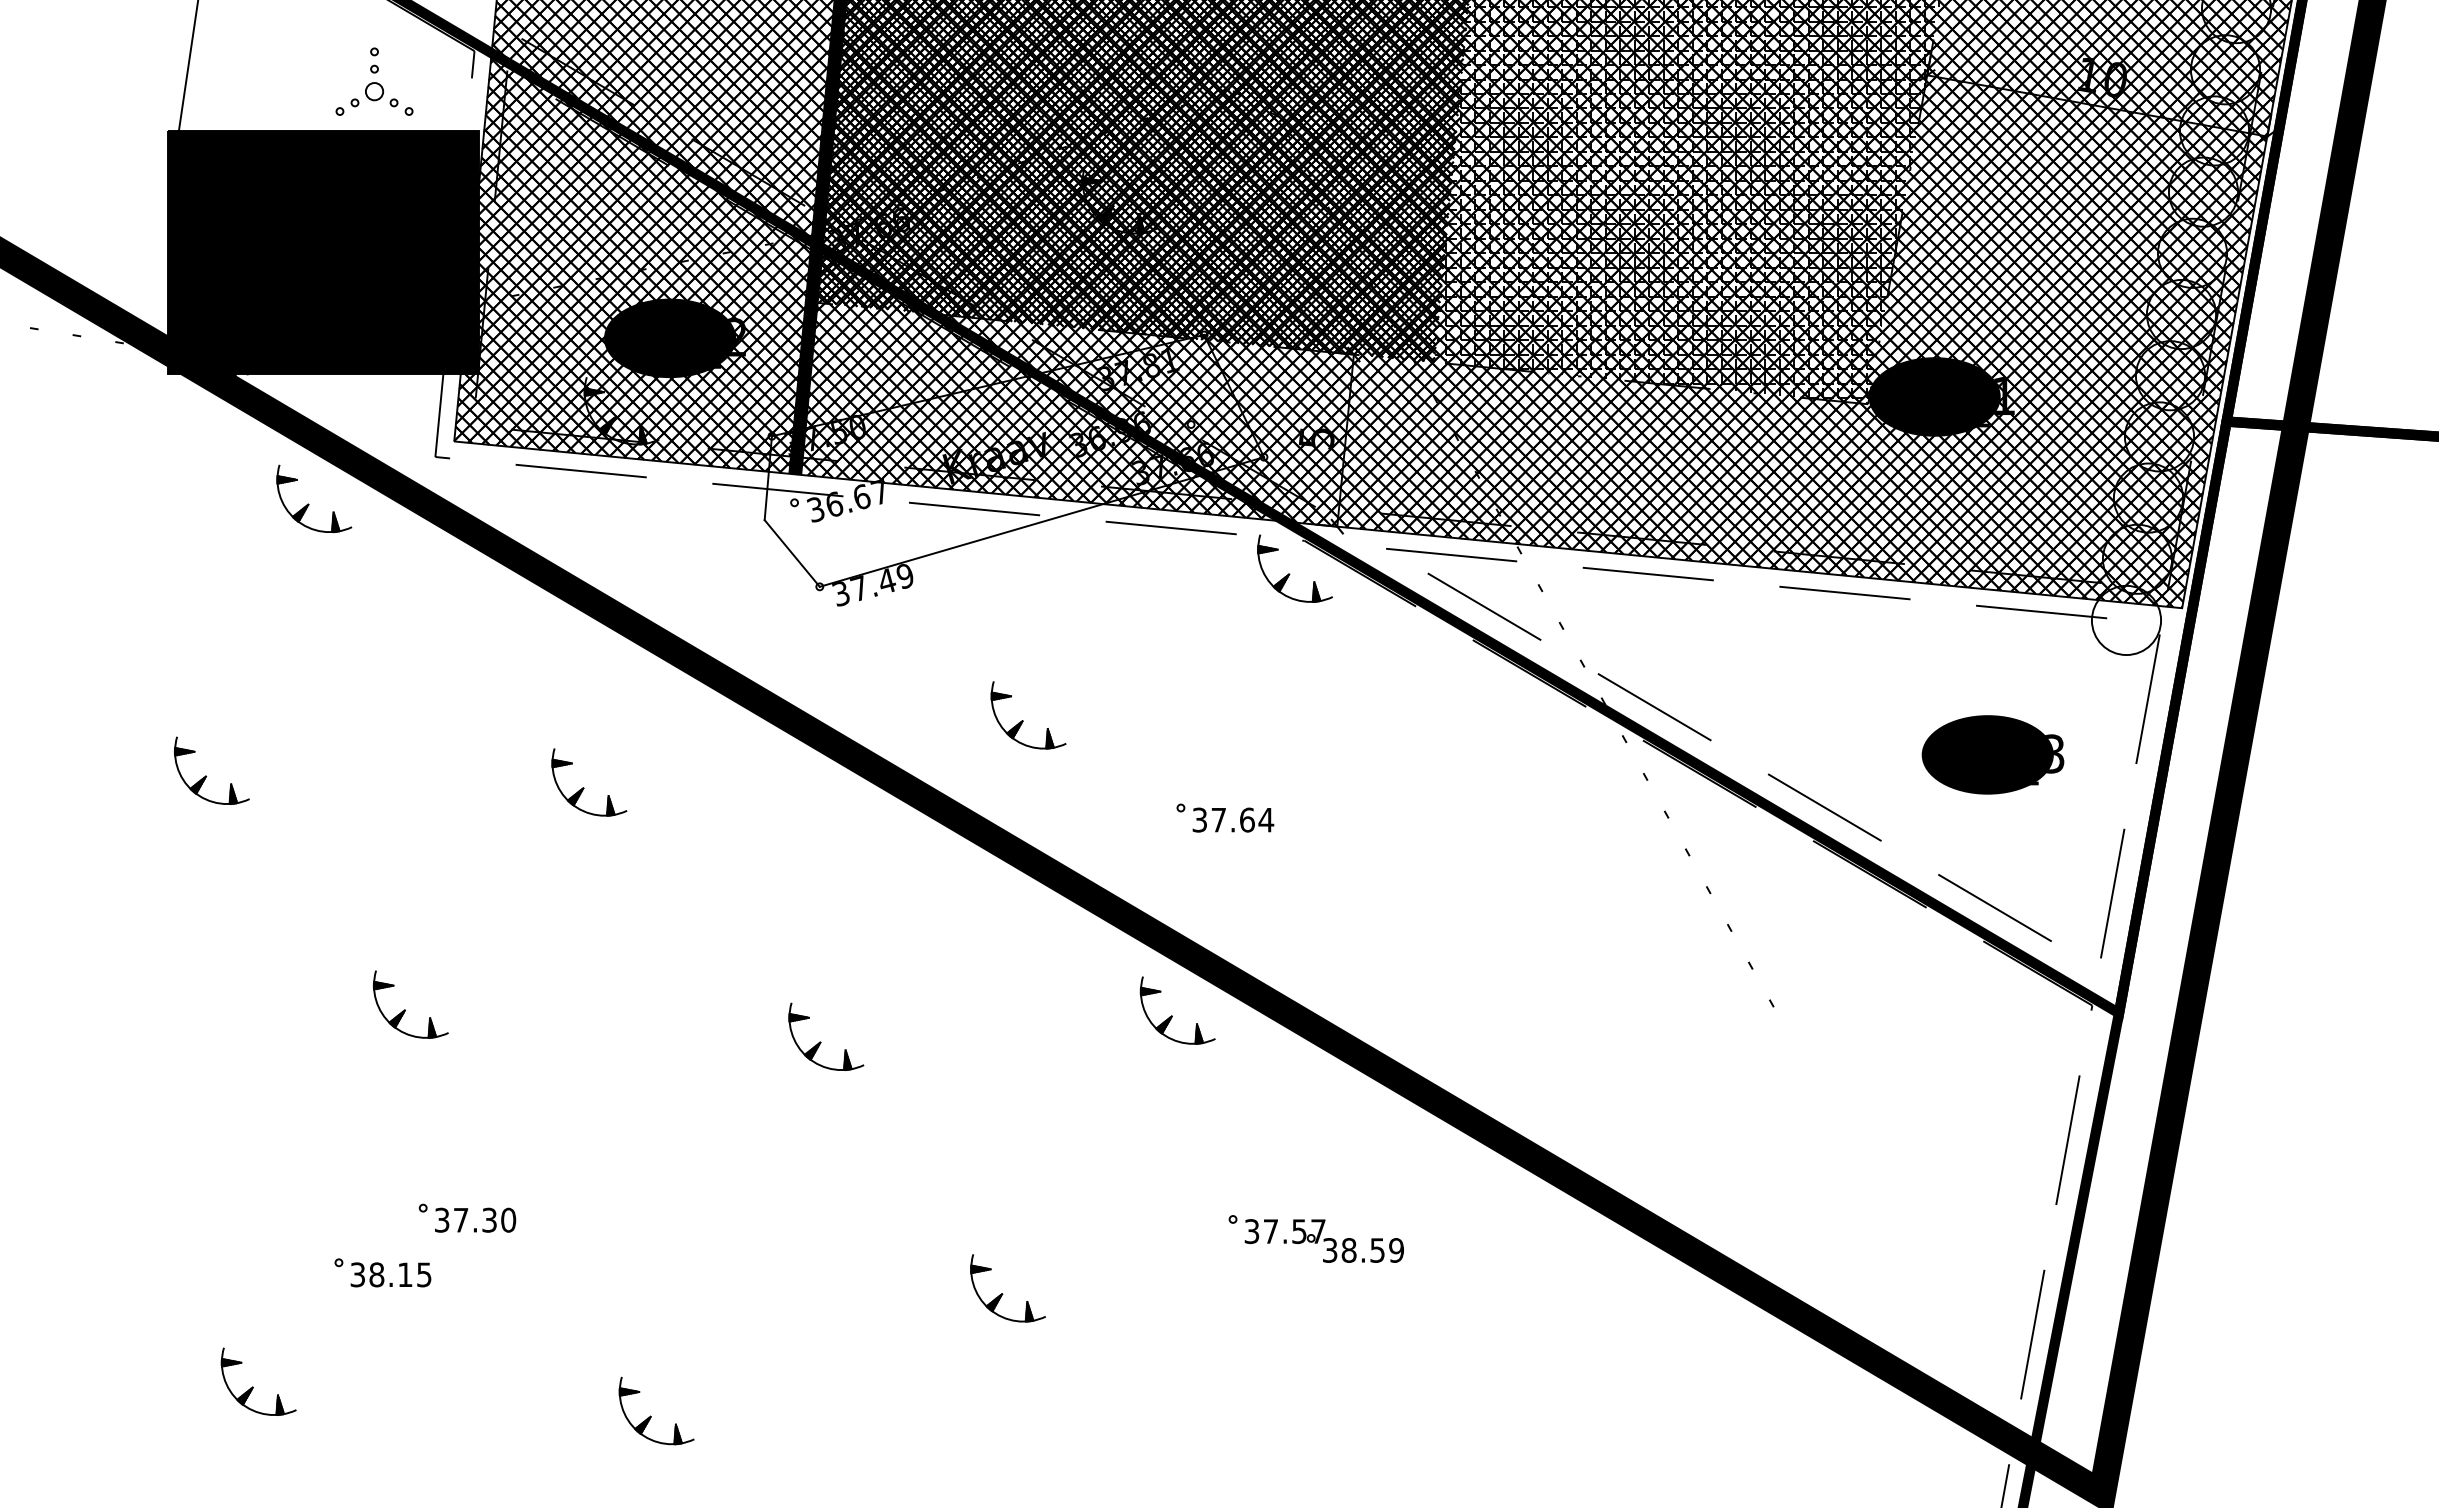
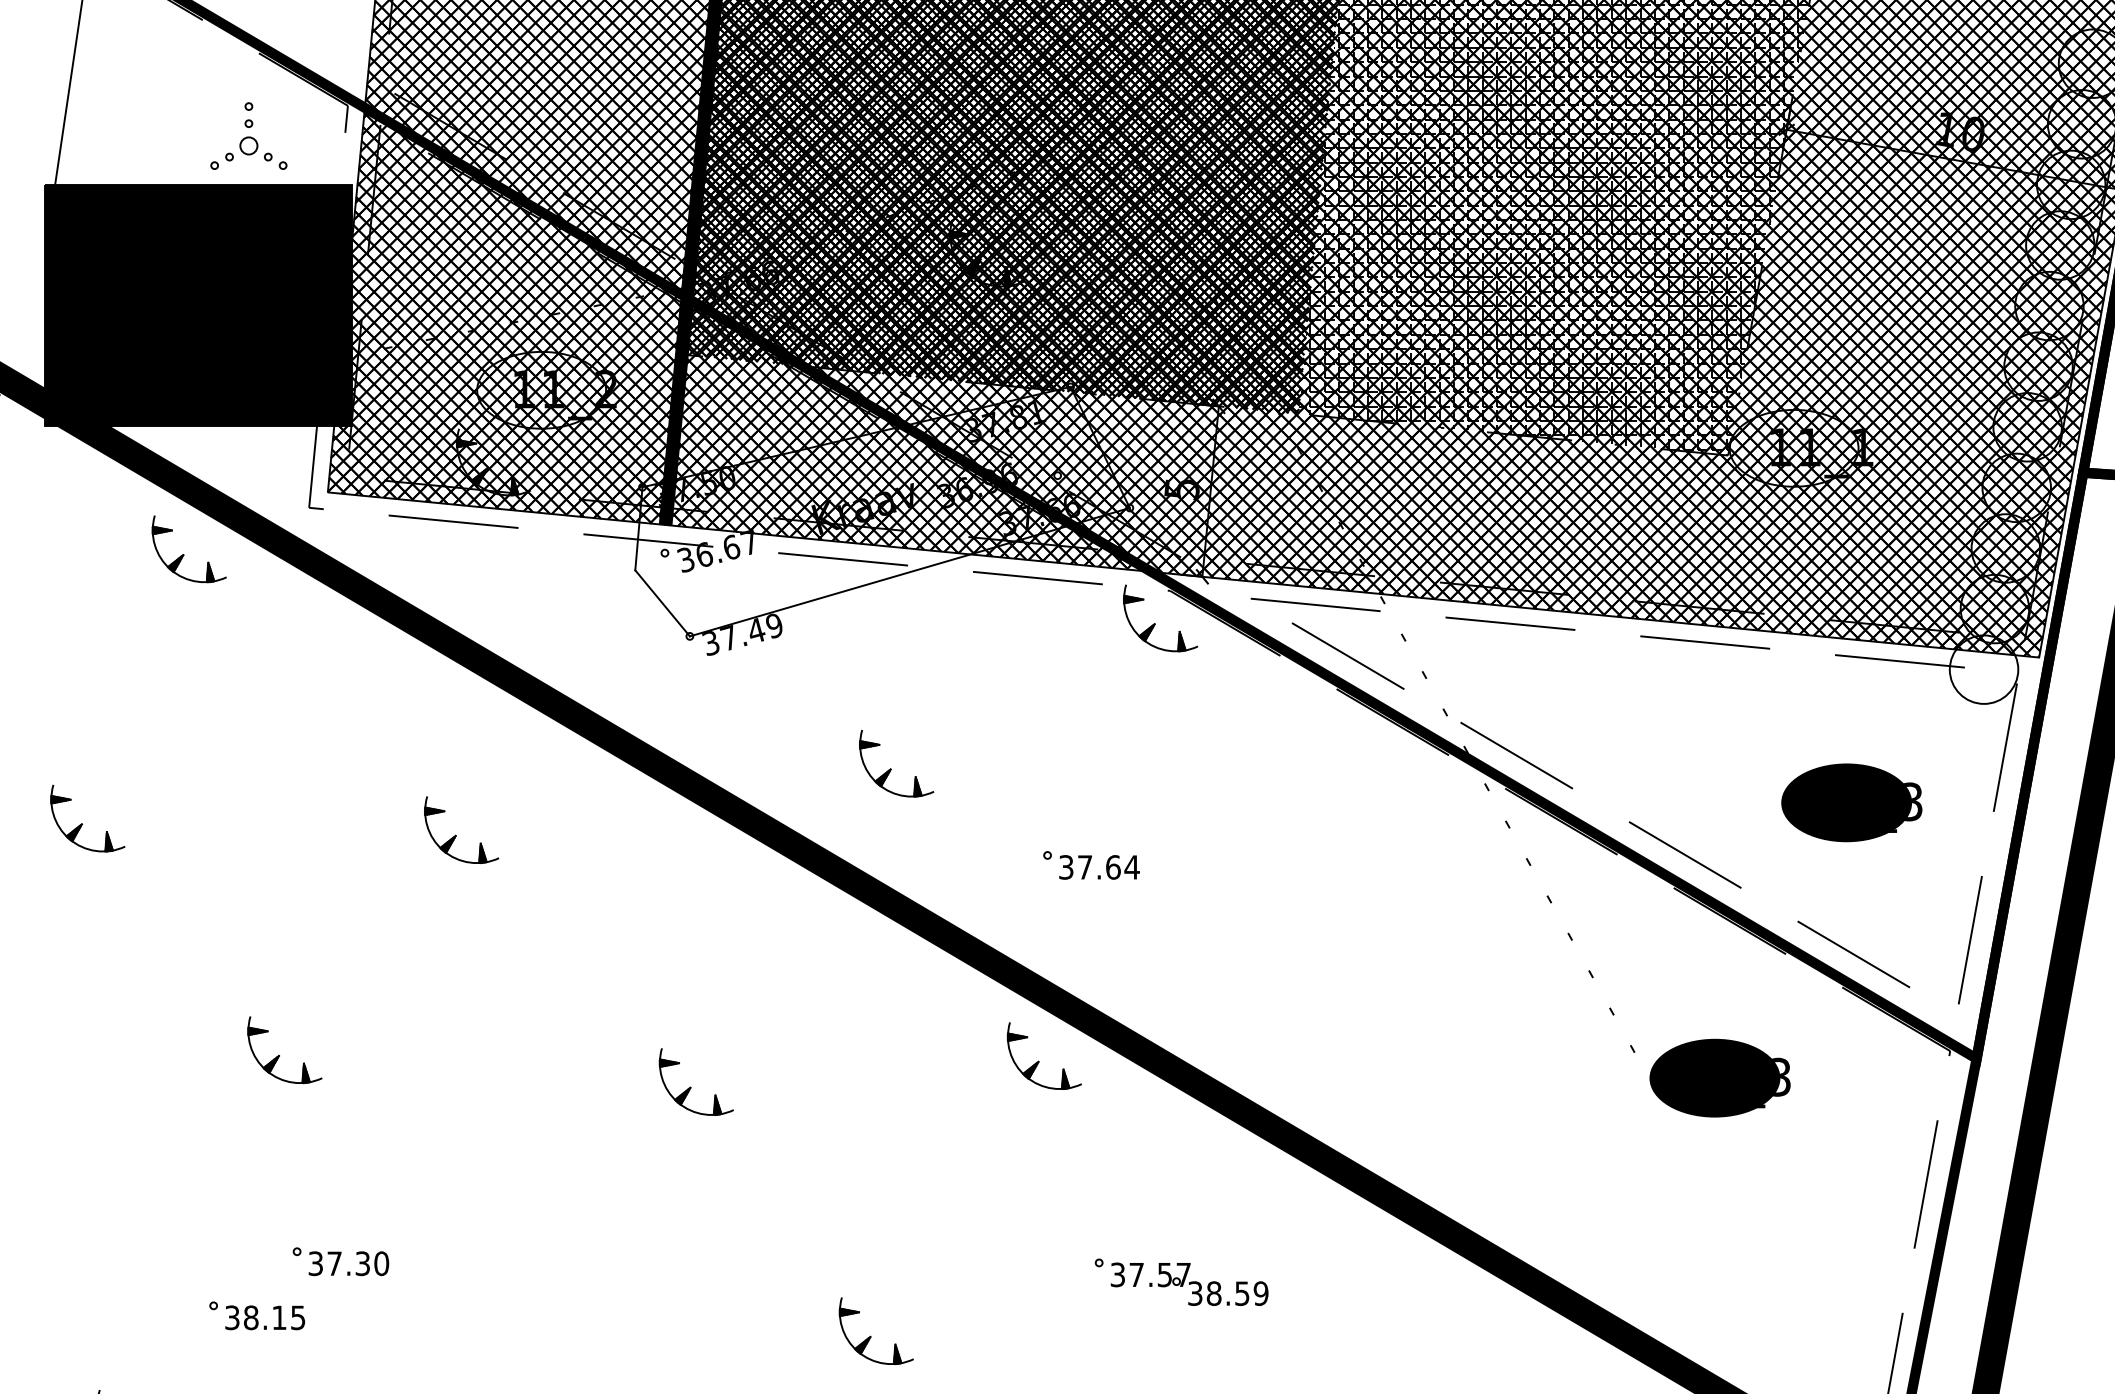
fill: (670, 338) -> (542, 390), removed
fill: (1934, 396) -> (1793, 447), removed
part: (1859, 1032) -> (1719, 1077), added

